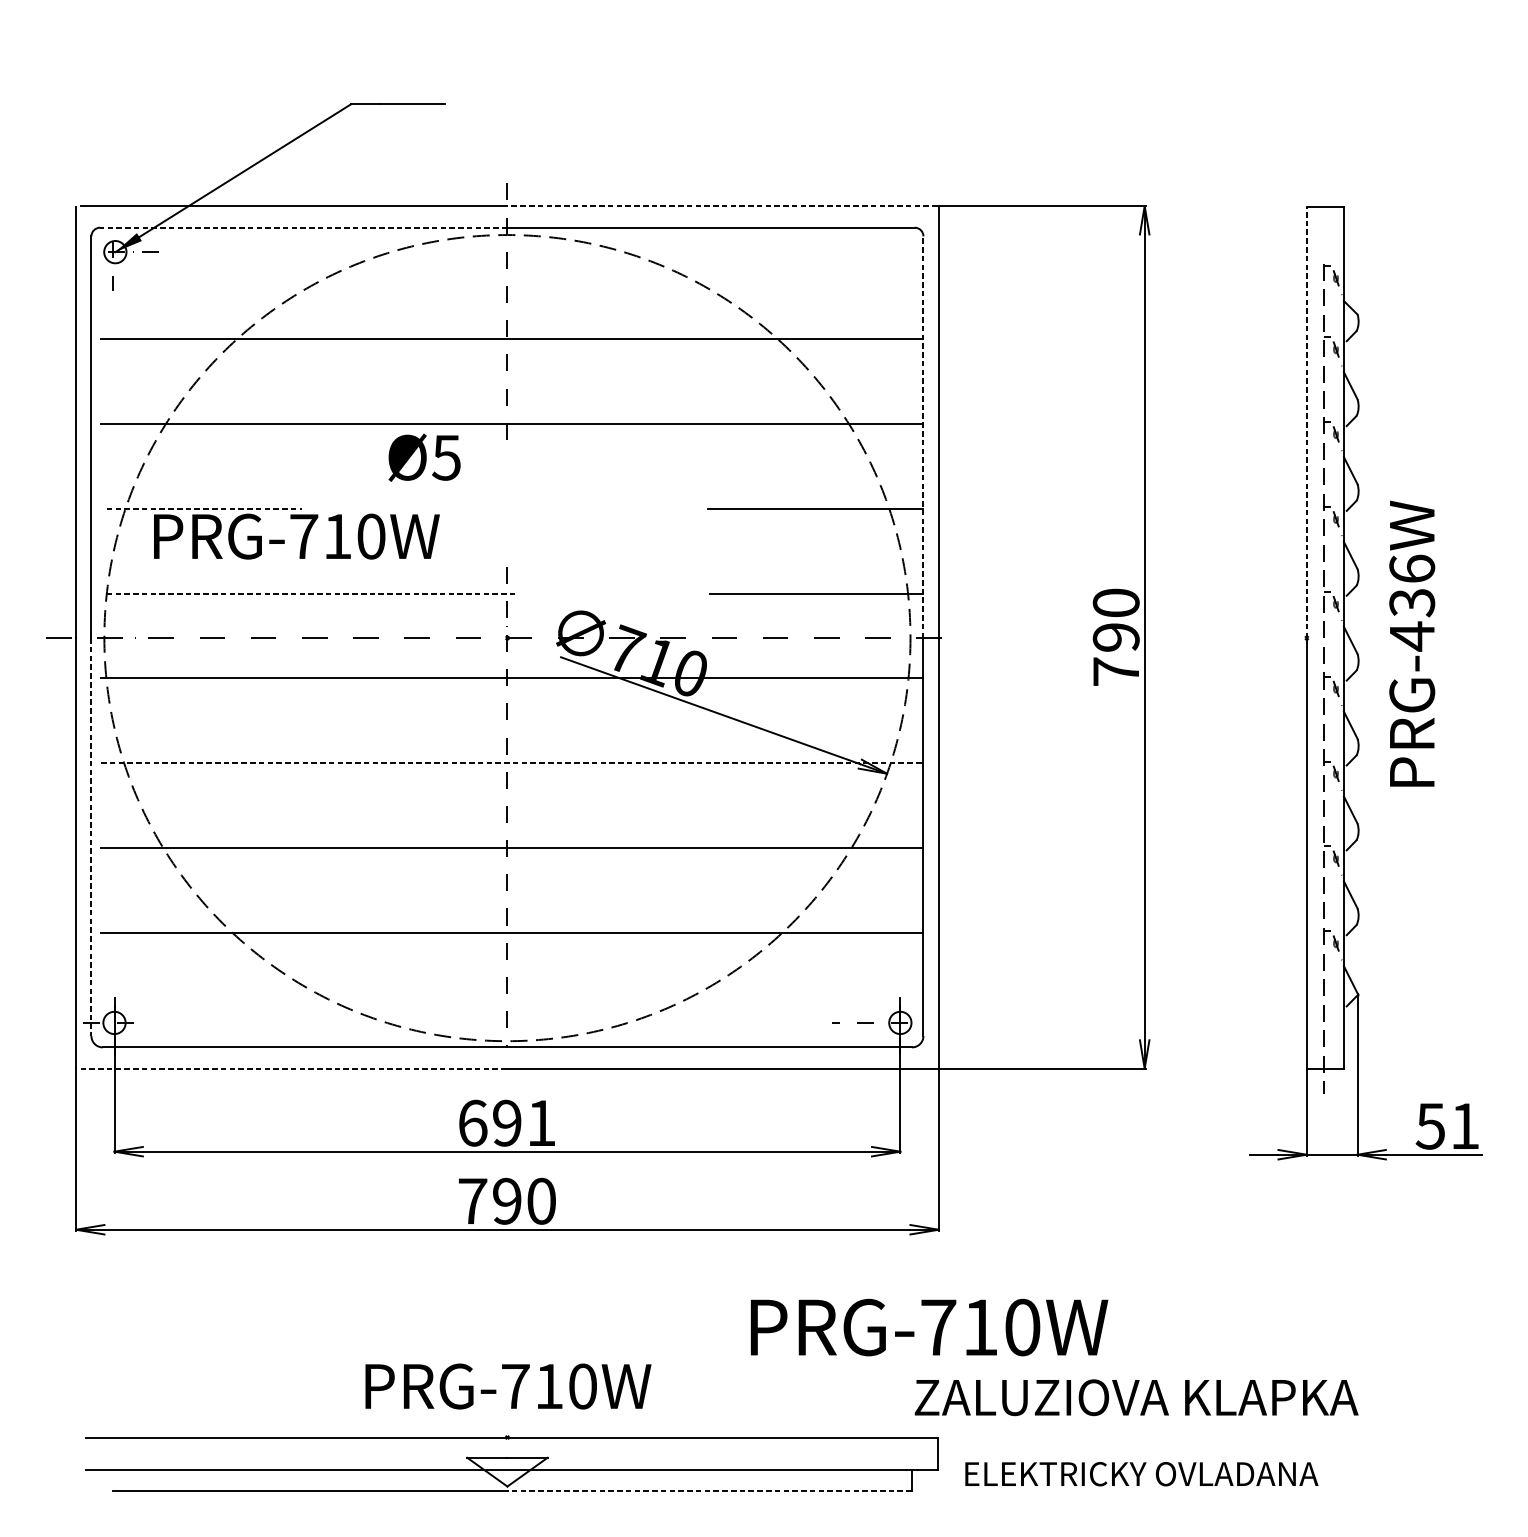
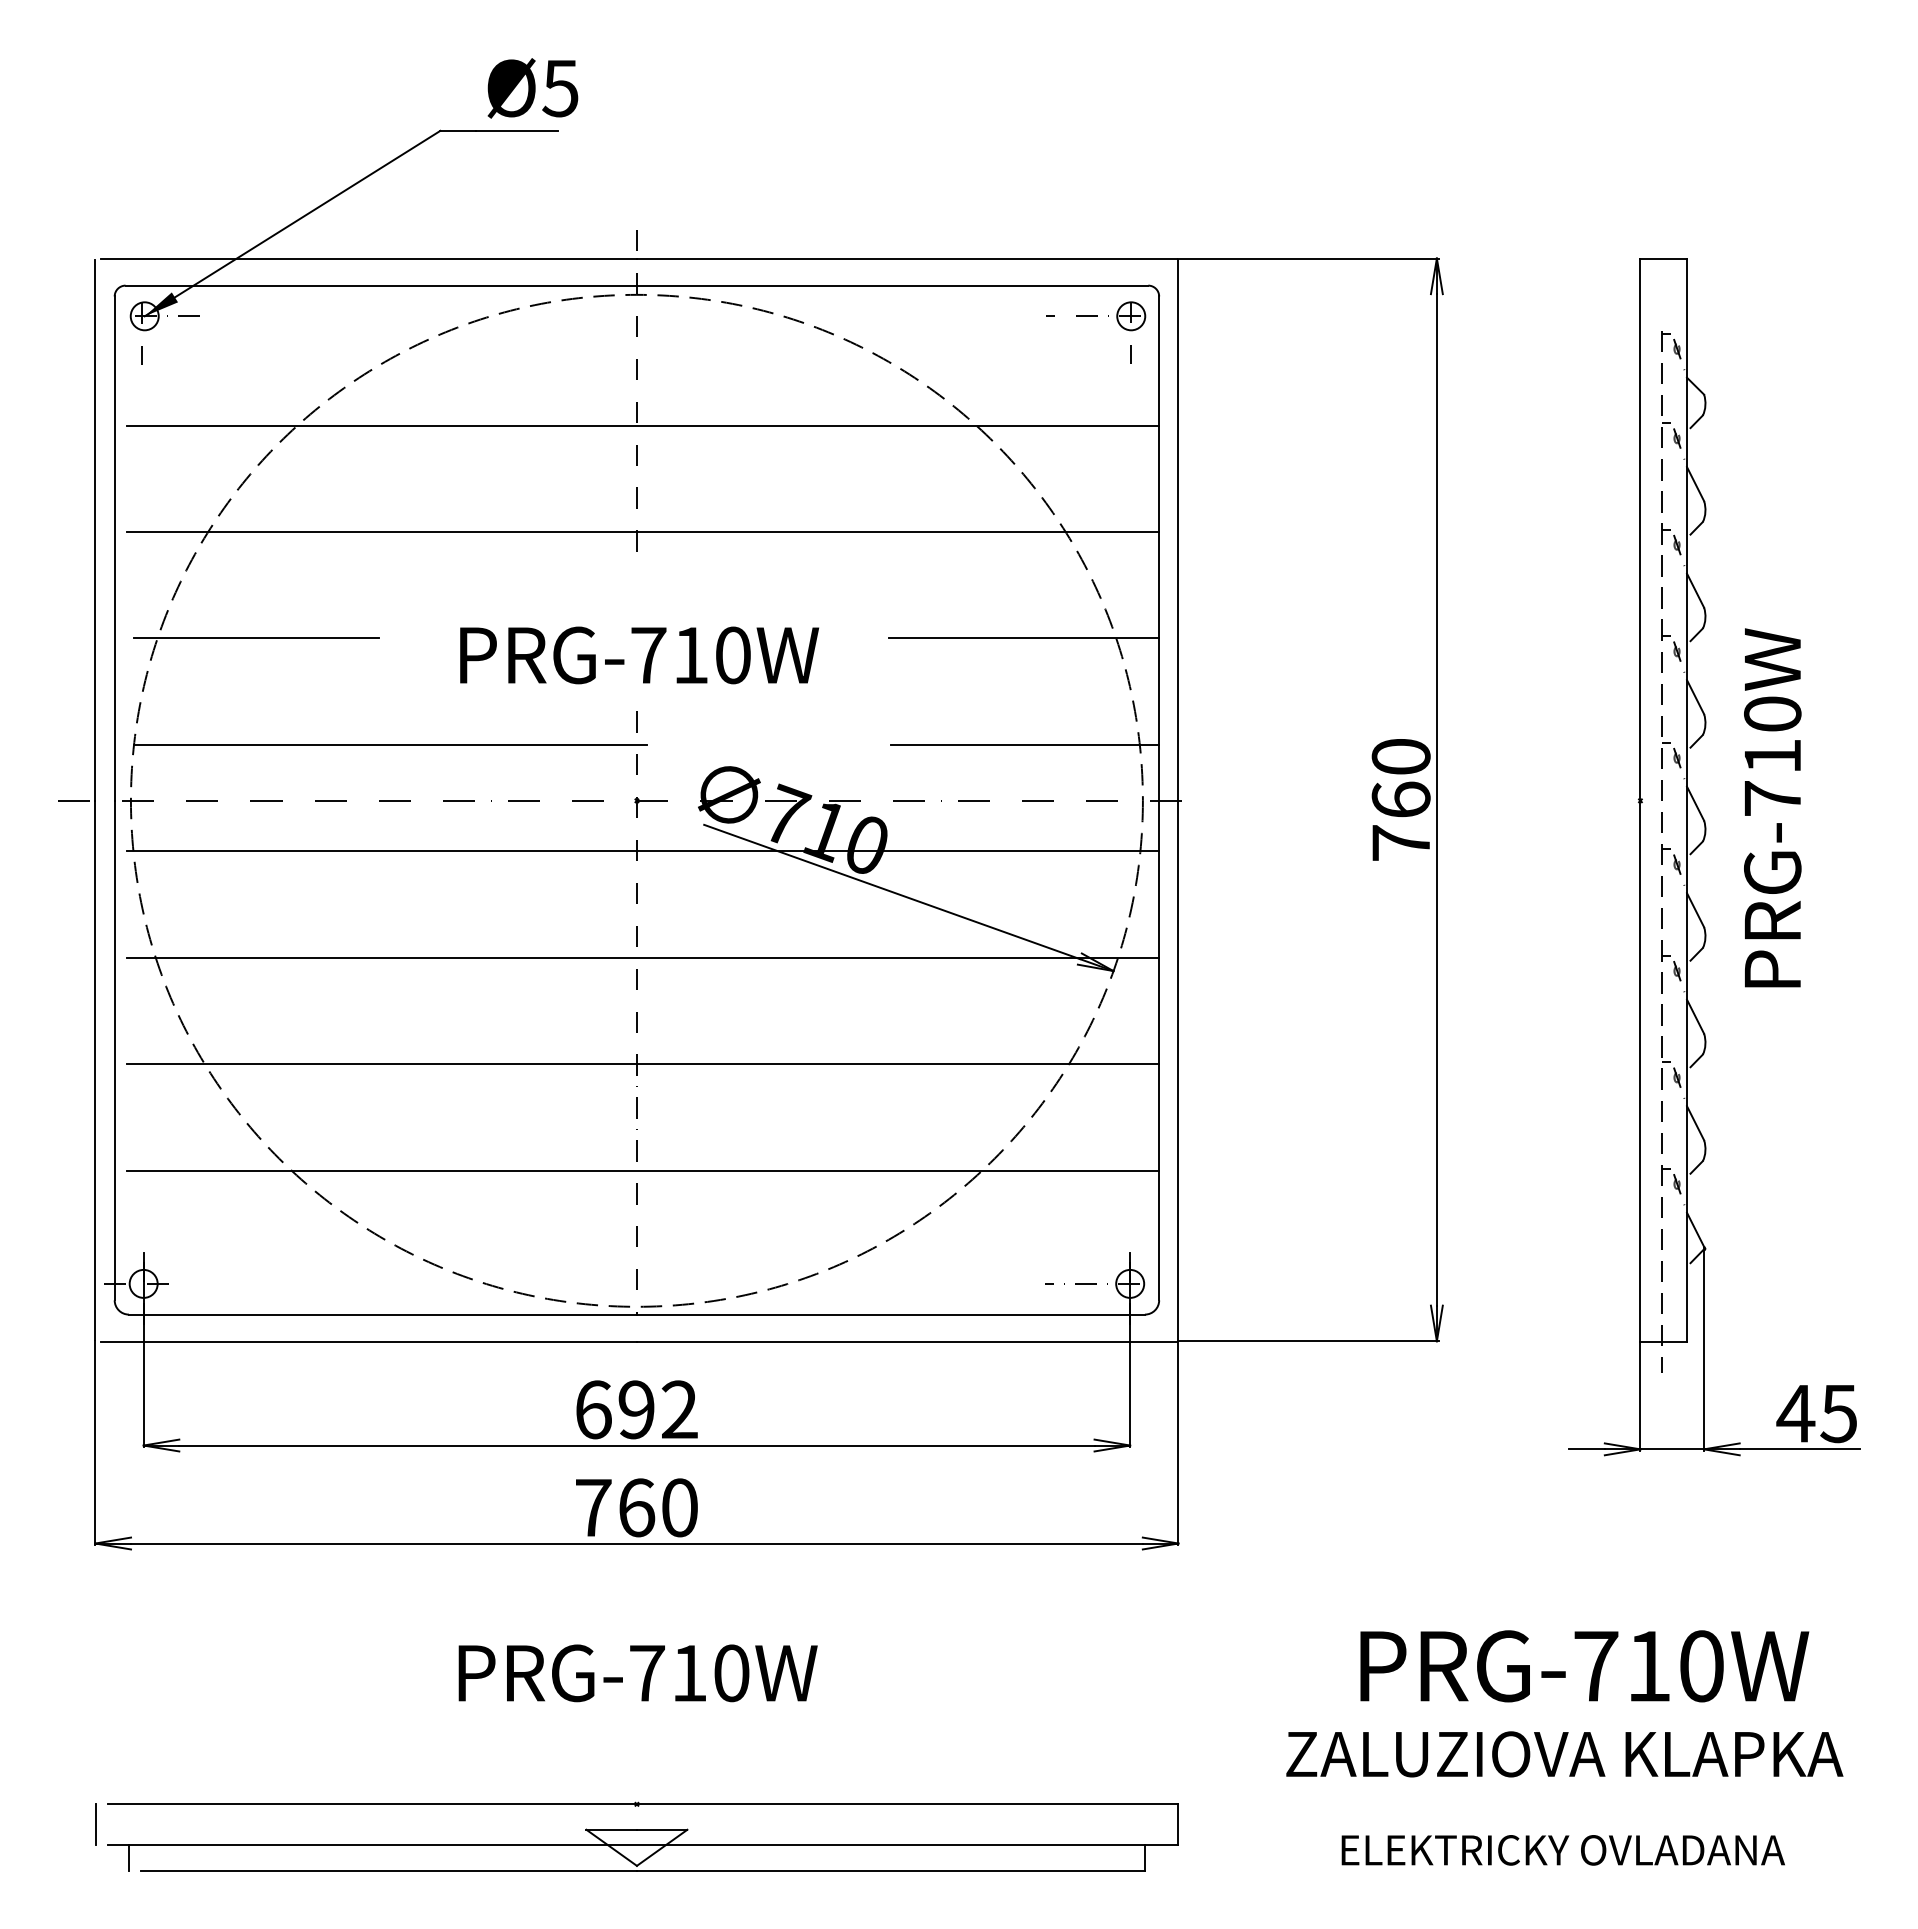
line: (722, 206) -> (906, 258), dashed -> solid
line: (303, 227) -> (381, 285), dashed -> solid
part: (873, 252) -> (1096, 316), added
line: (1306, 422) -> (1640, 530), dashed -> solid
line: (923, 437) -> (1159, 548), dashed -> solid
text: (424, 457) -> (532, 88), moved
line: (204, 508) -> (256, 638), dashed -> solid
text: (296, 536) -> (639, 655), moved
line: (311, 593) -> (390, 744), dashed -> solid
text: (1412, 603) -> (1772, 757), PRG-436W -> PRG-710W
text: (1115, 637) -> (1400, 799), 790 -> 760
line: (512, 762) -> (643, 957), dashed -> solid
line: (91, 837) -> (114, 1050), dashed -> solid
line: (294, 1068) -> (369, 1341), dashed -> solid
text: (541, 1122) -> (679, 1409), 691 -> 692
text: (1447, 1126) -> (1816, 1414), 51 -> 45
text: (507, 1201) -> (636, 1507), 790 -> 760
text: (929, 1327) -> (1584, 1666), moved
text: (507, 1386) -> (637, 1673), moved
text: (1136, 1397) -> (1564, 1754), moved
line: (76, 1453) -> (96, 1824), added
text: (1141, 1474) -> (1562, 1850), moved
line: (103, 1479) -> (129, 1857), added
line: (709, 1491) -> (890, 1871), dashed -> solid

